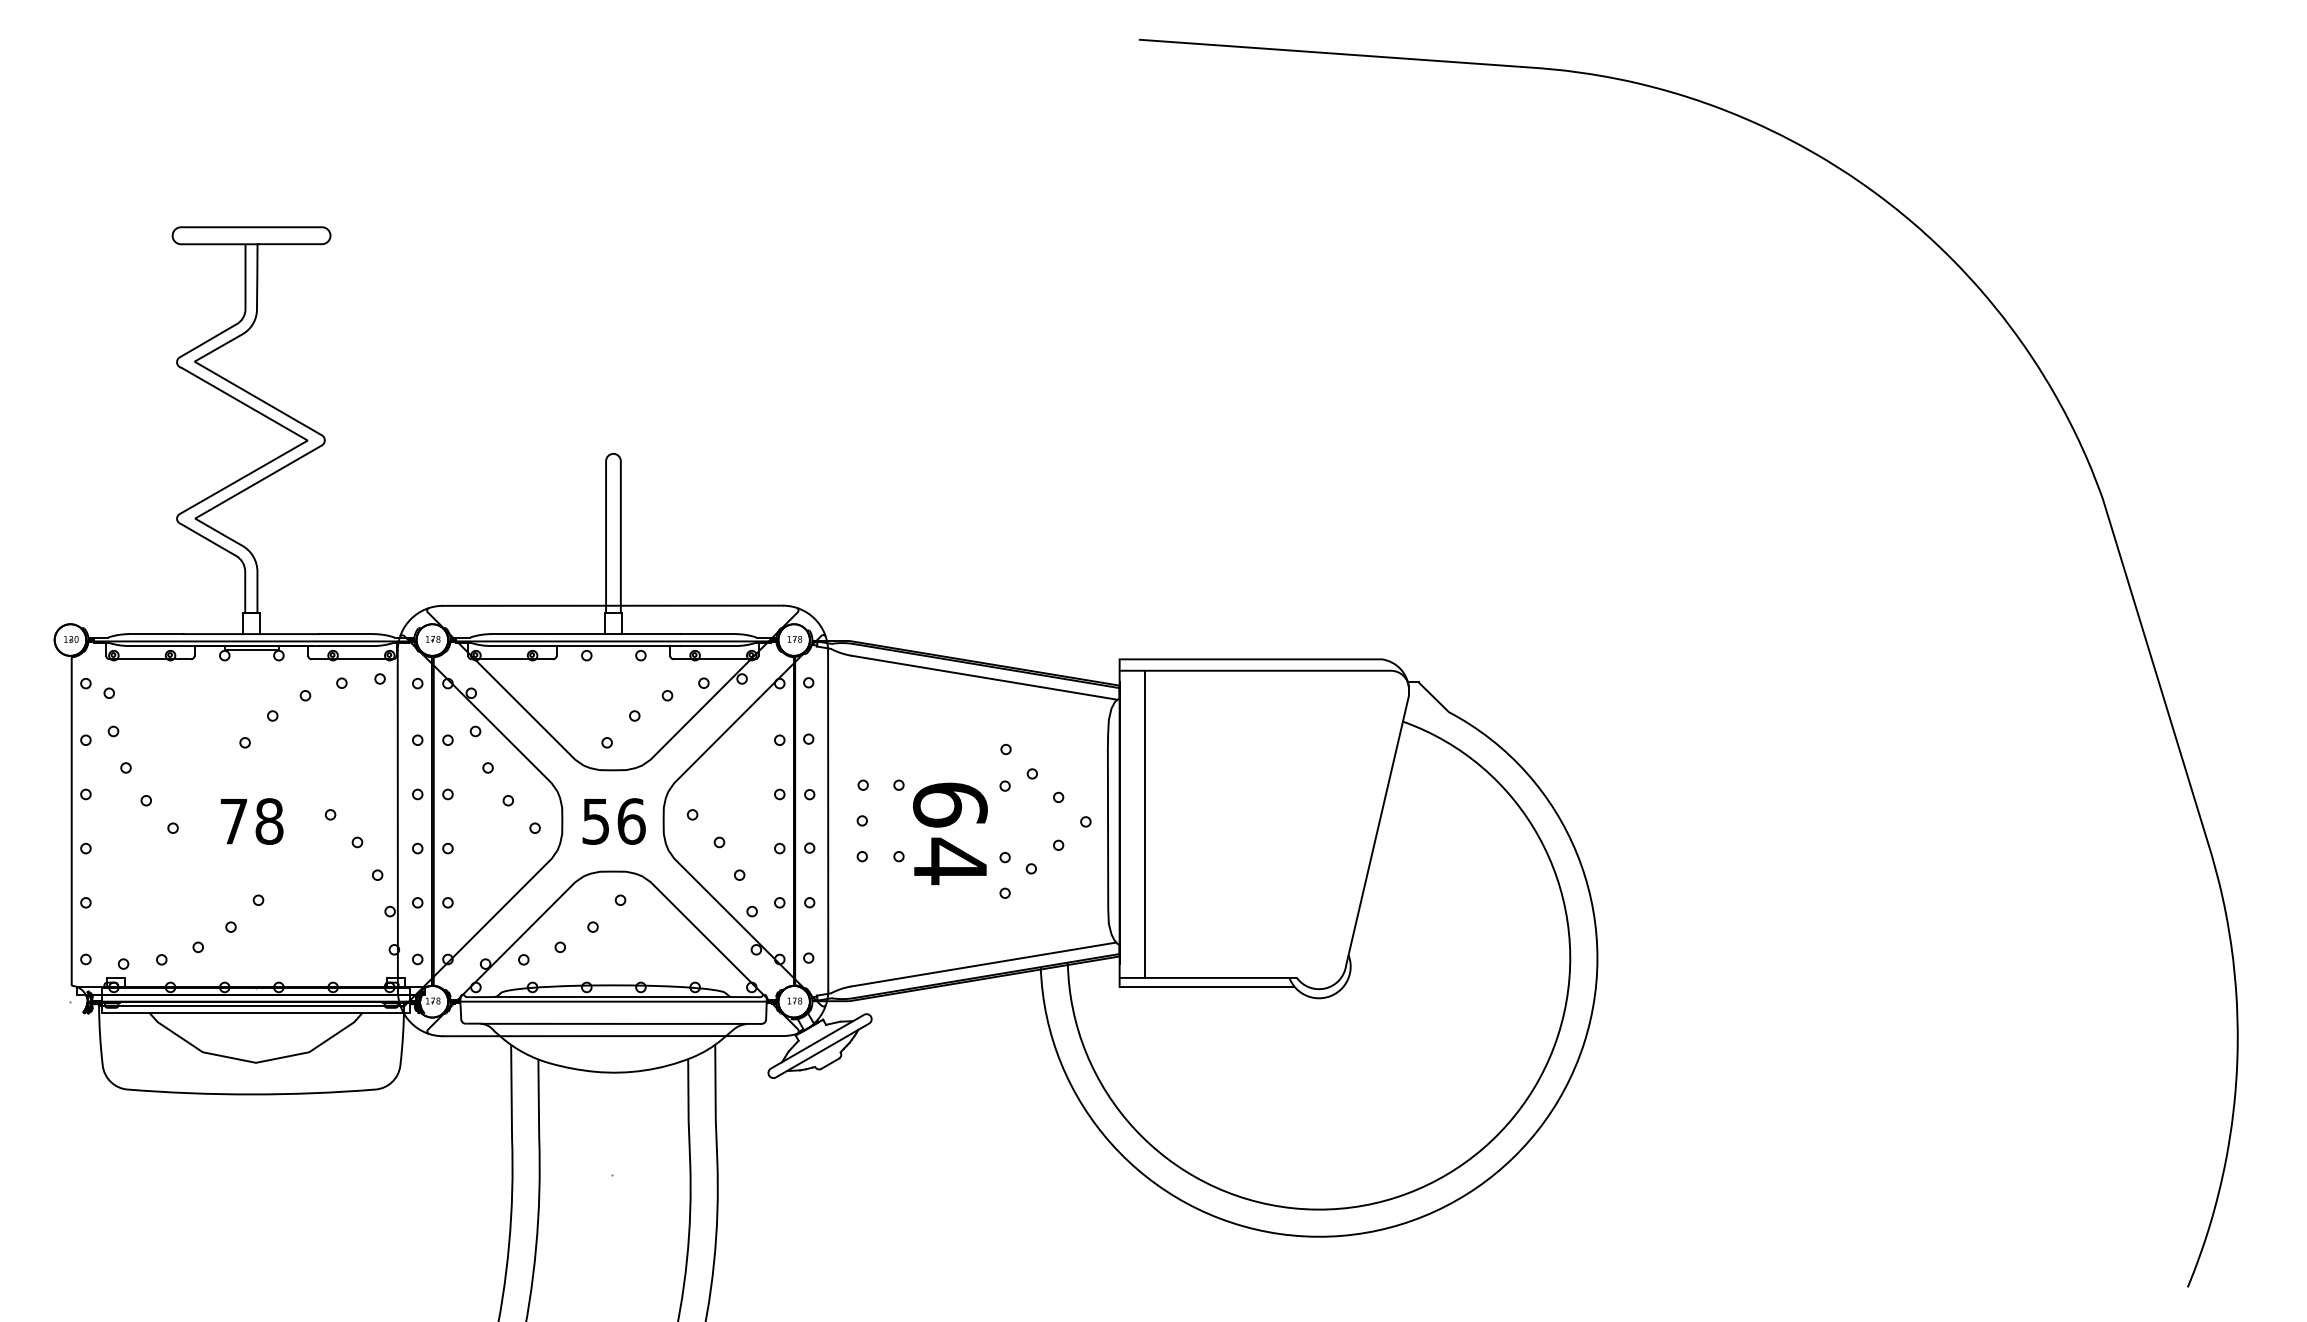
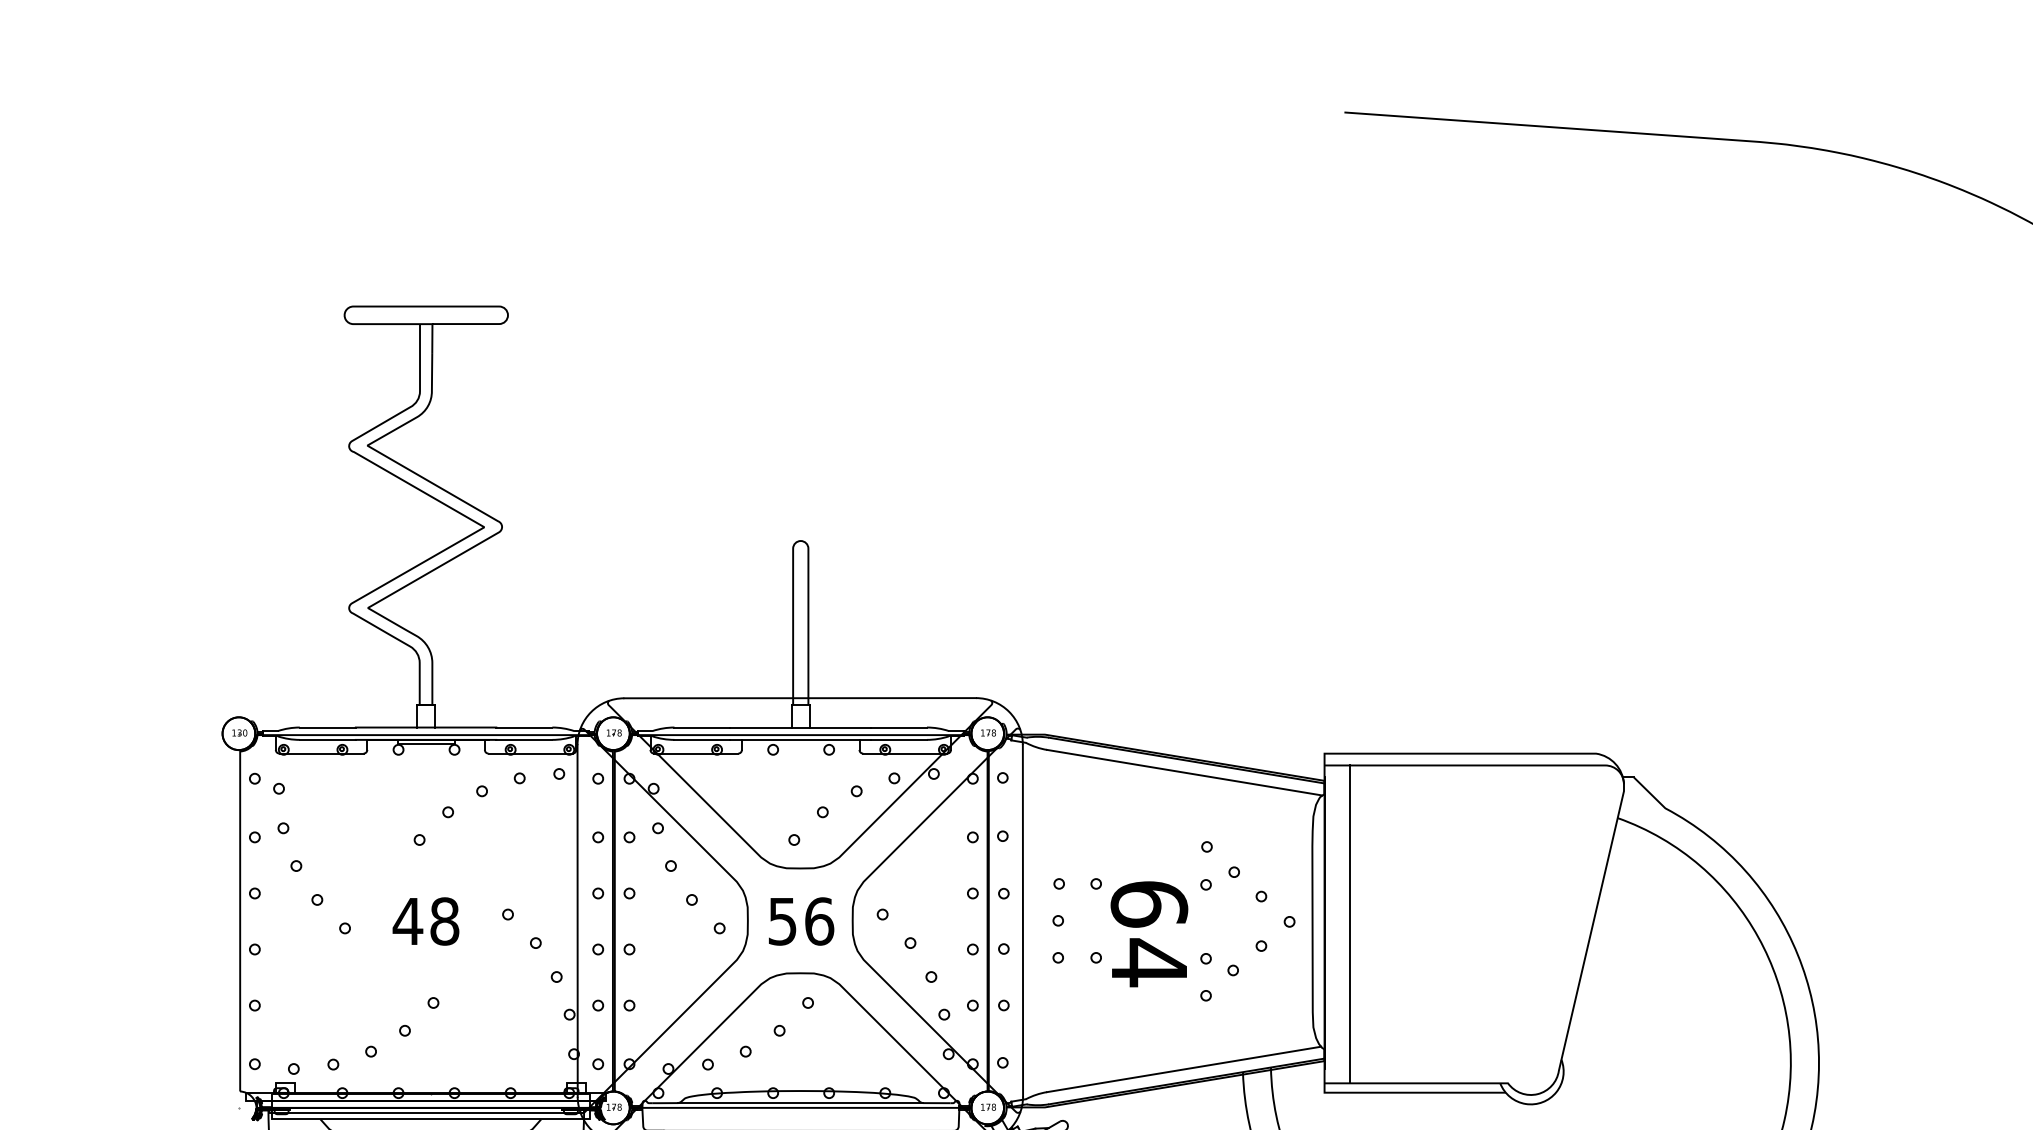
text: (233, 821) -> (407, 921), 78 -> 48

